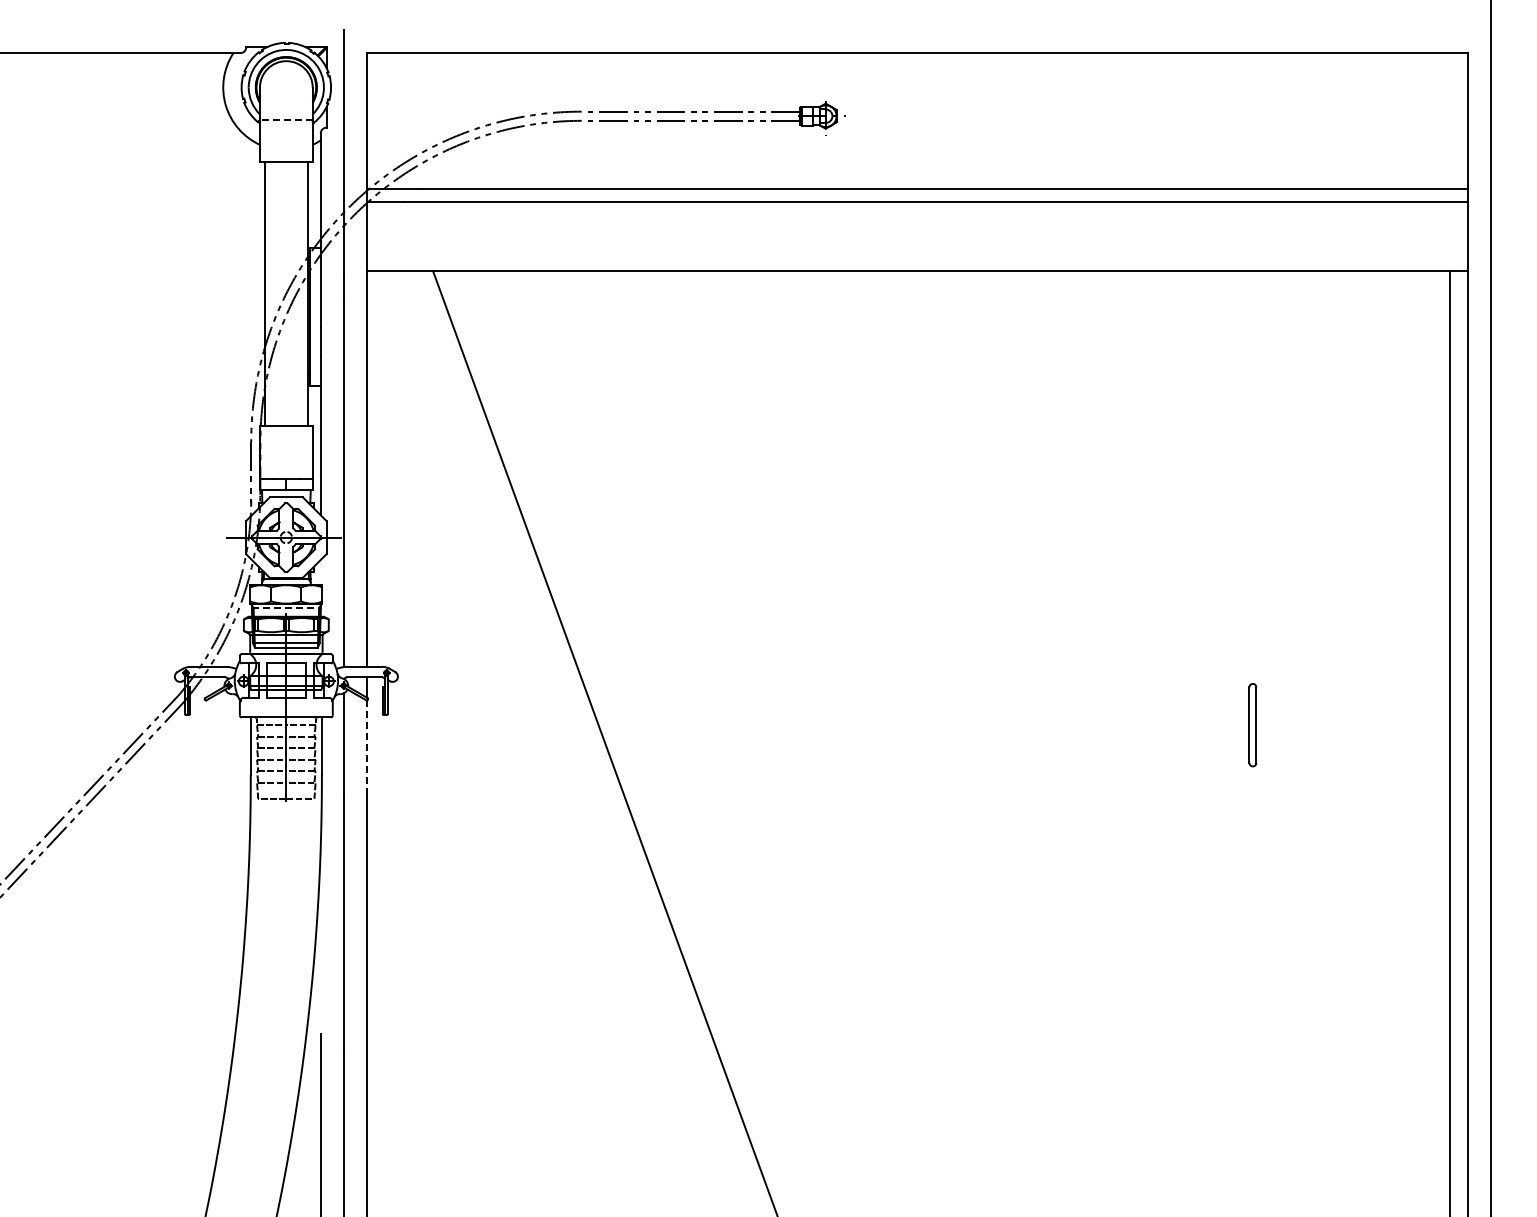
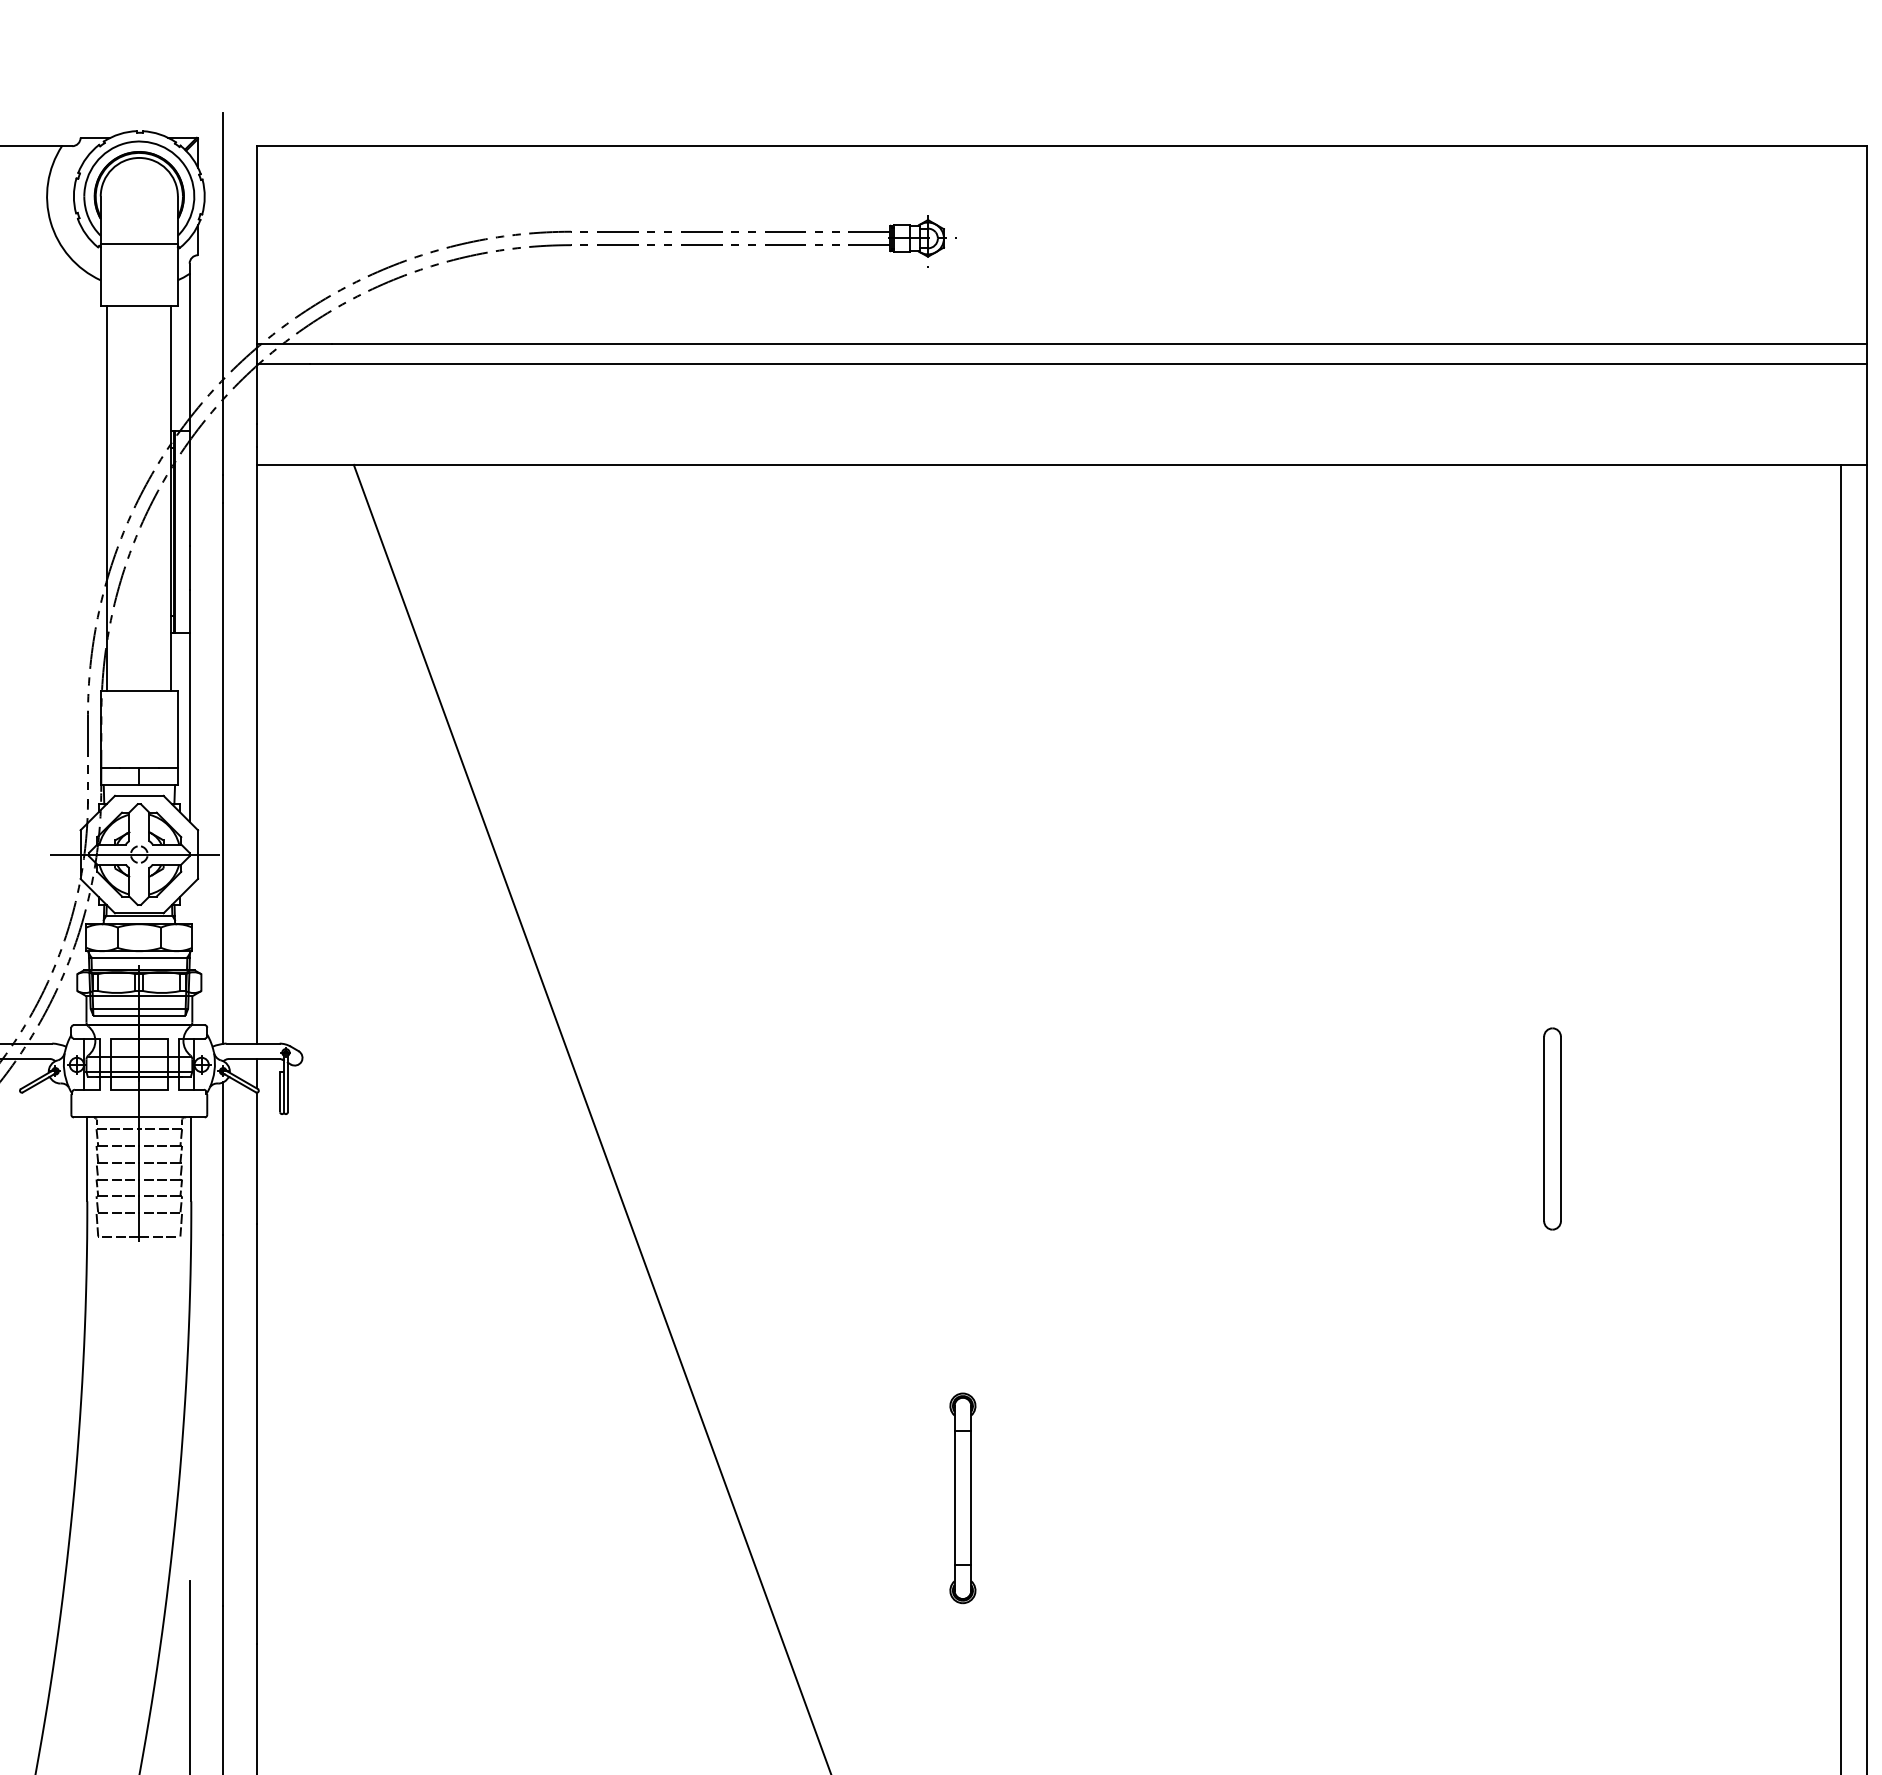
line: (285, 119) -> (138, 243), dashed -> solid
line: (286, 608) -> (139, 958), dashed -> solid
part: (1252, 724) -> (1552, 1127), size x1.67
line: (366, 745) -> (256, 1158), dashed -> solid
part: (849, 977) -> (962, 1497), added

